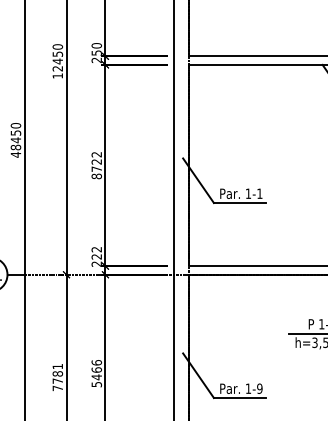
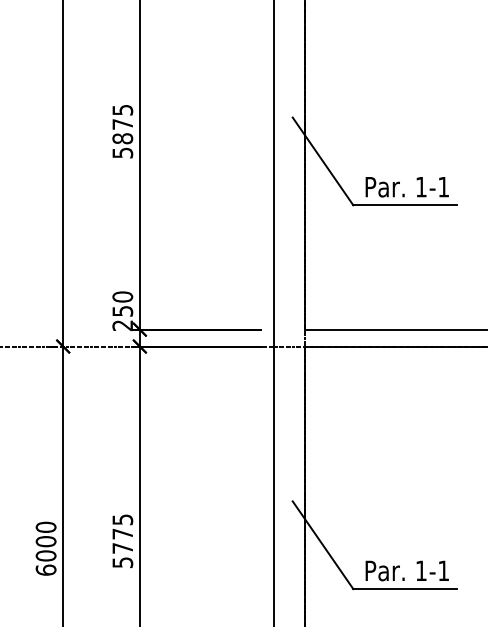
text: (96, 165) -> (122, 131), 8722 -> 5875
text: (96, 252) -> (122, 302), 222 -> 250
text: (96, 370) -> (122, 534), 5466 -> 5775
text: (57, 377) -> (45, 548), 7781 -> 6000
text: (259, 388) -> (443, 570), 1-9 -> 1-1

